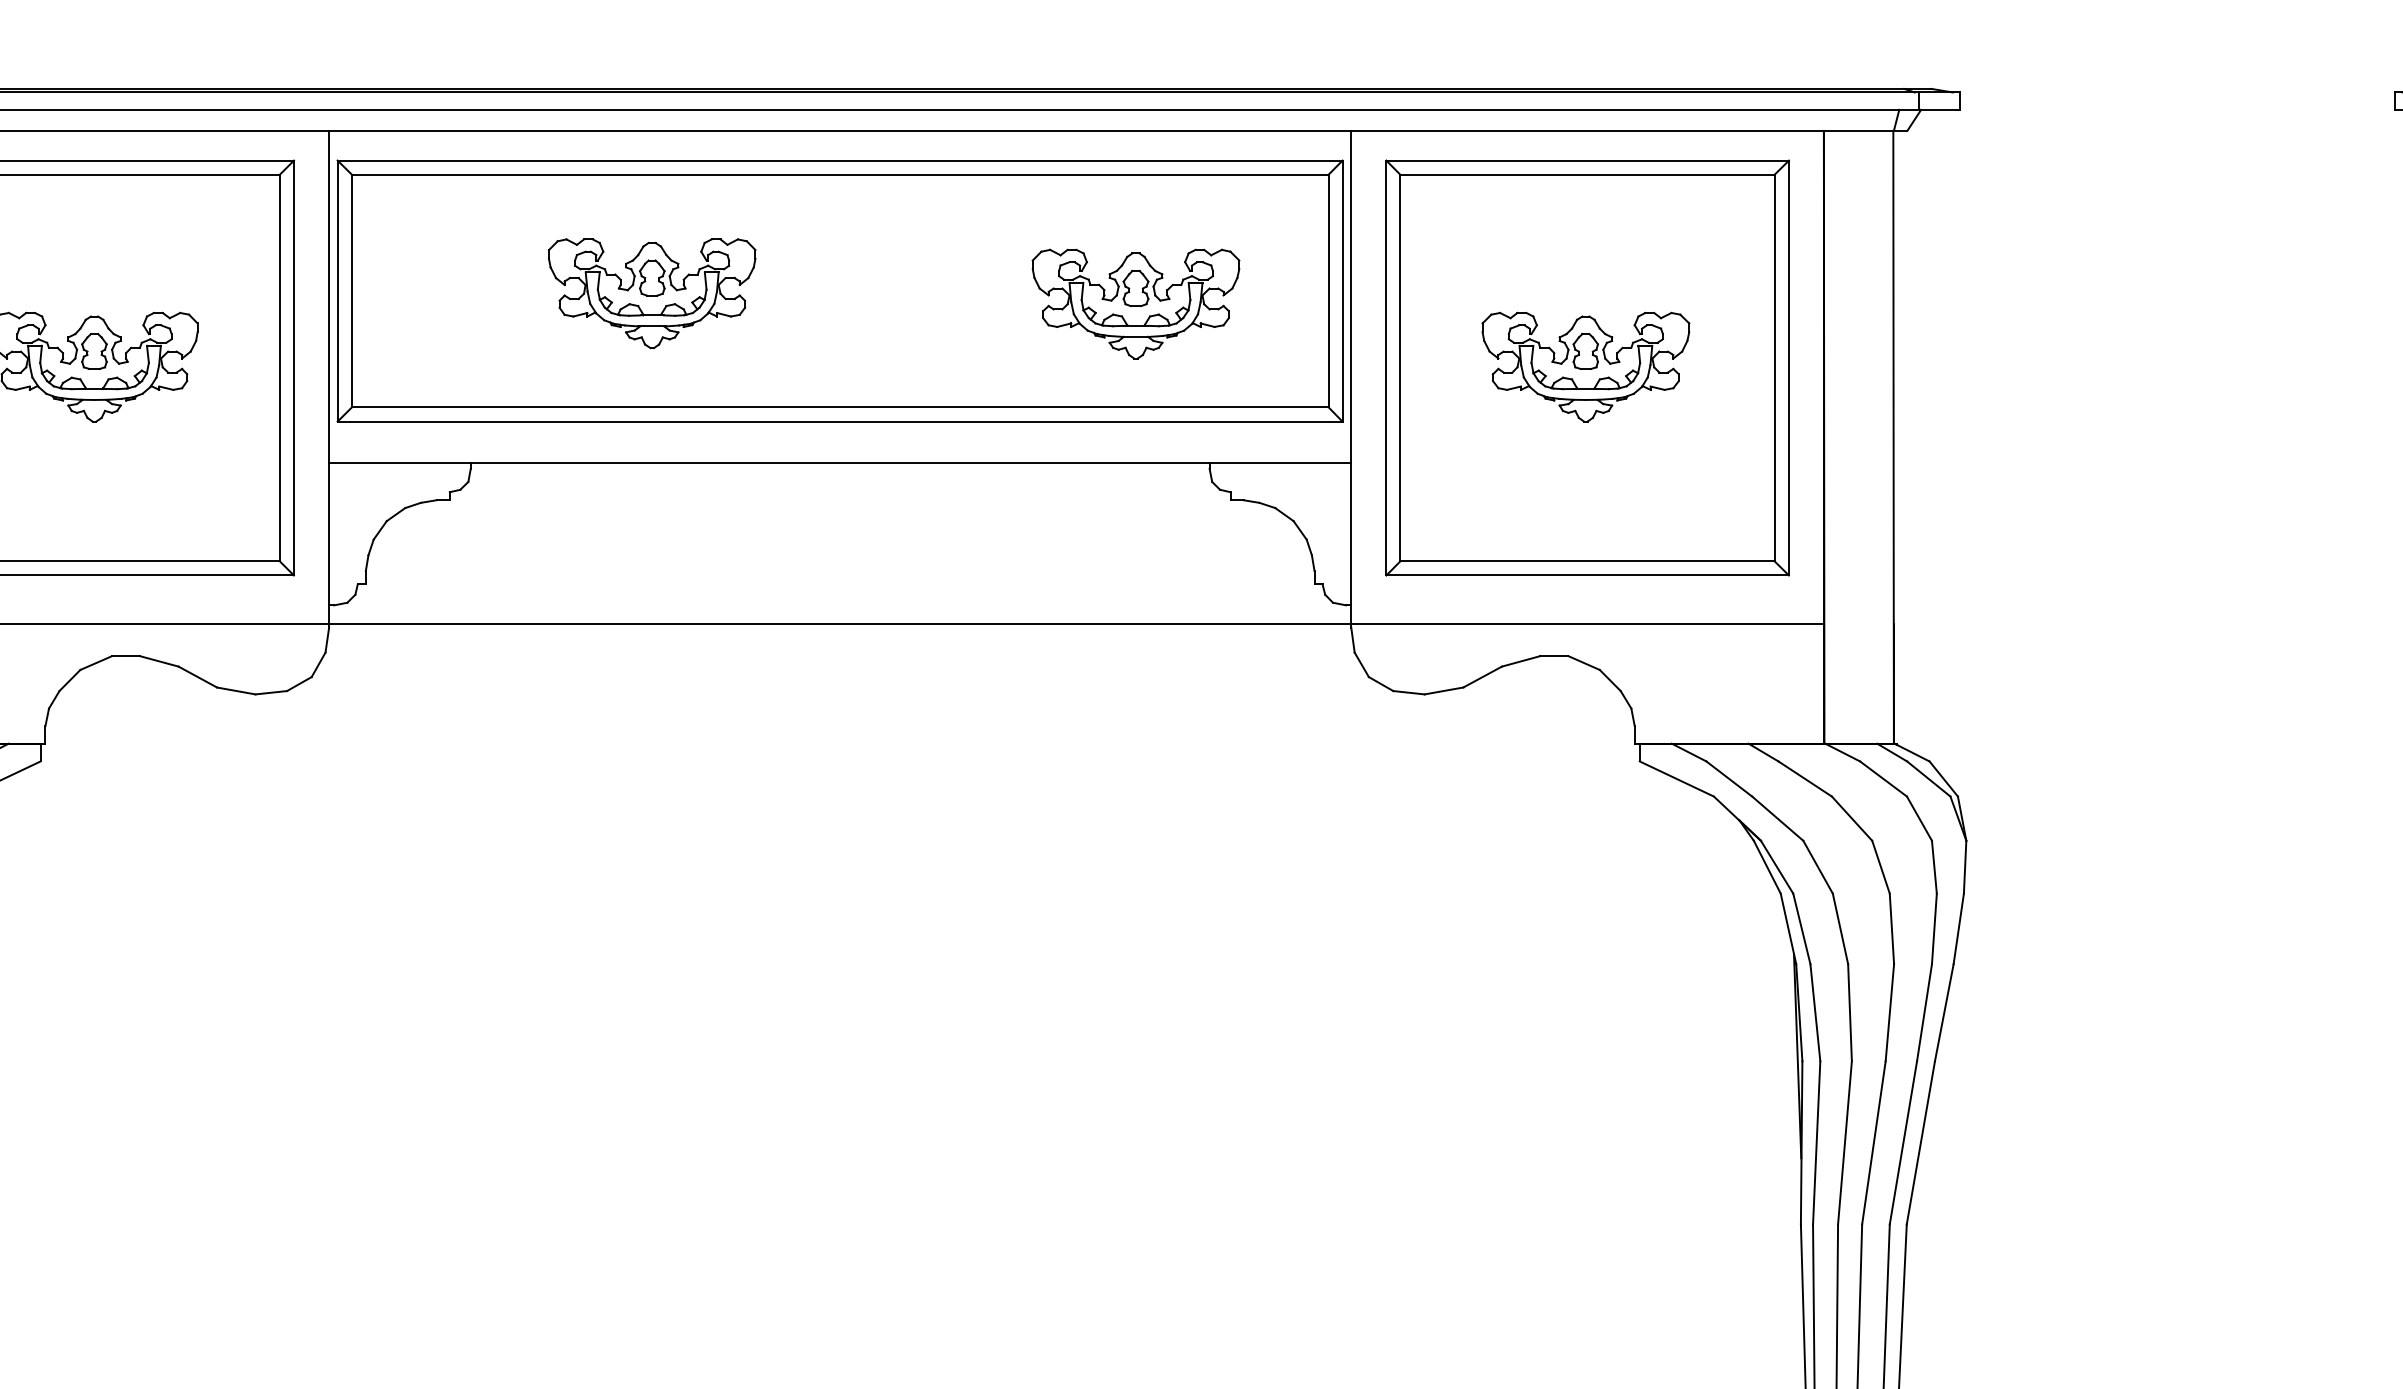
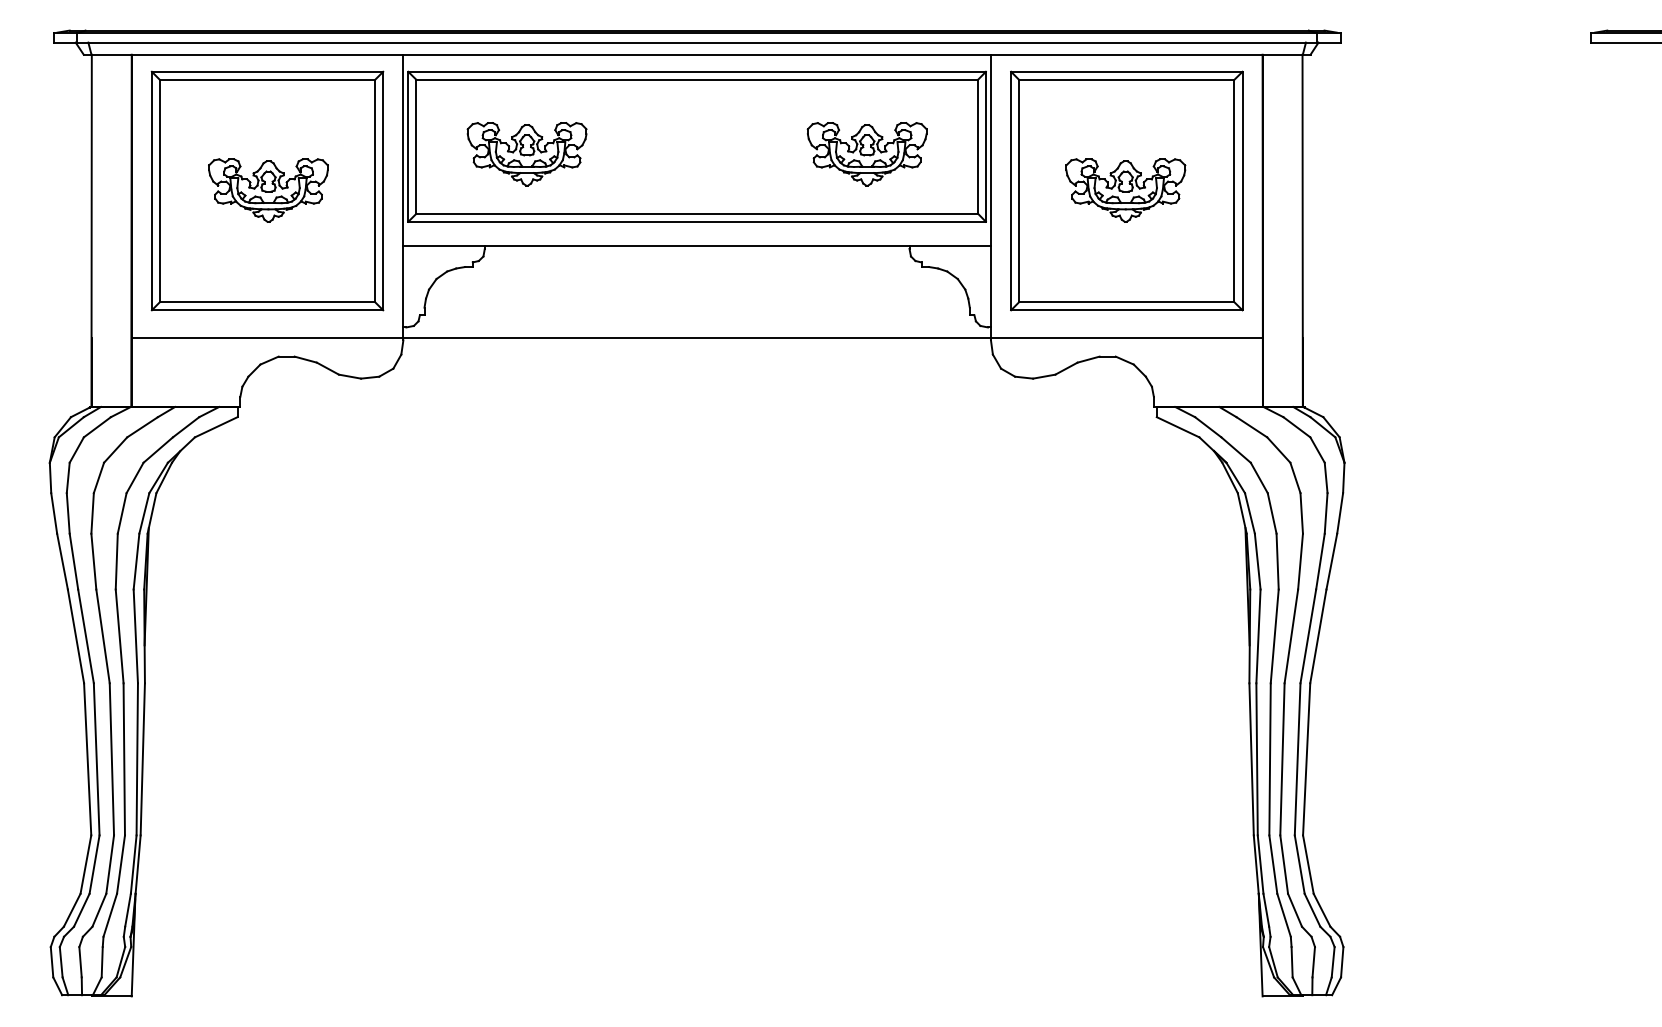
part: (651, 294) -> (526, 154), moved

